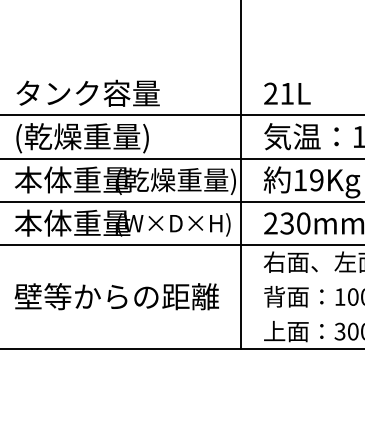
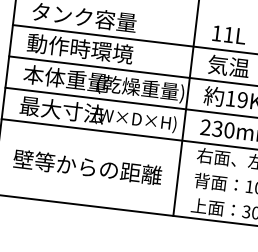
text: (270, 93) -> (216, 33), 21L -> 11L
text: (87, 138) -> (80, 50), (乾燥重量) -> 動作時環境
text: (72, 222) -> (62, 109), 本体重量 -> 最大寸法

